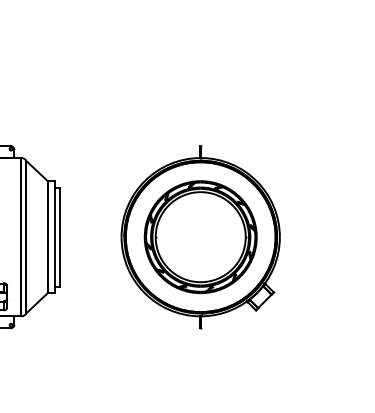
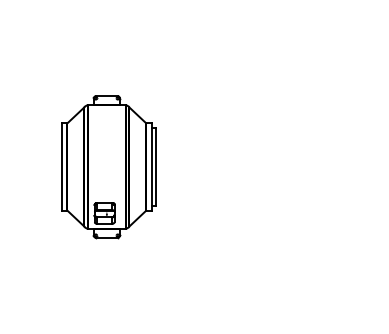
part: (199, 237) -> (264, 167), removed

